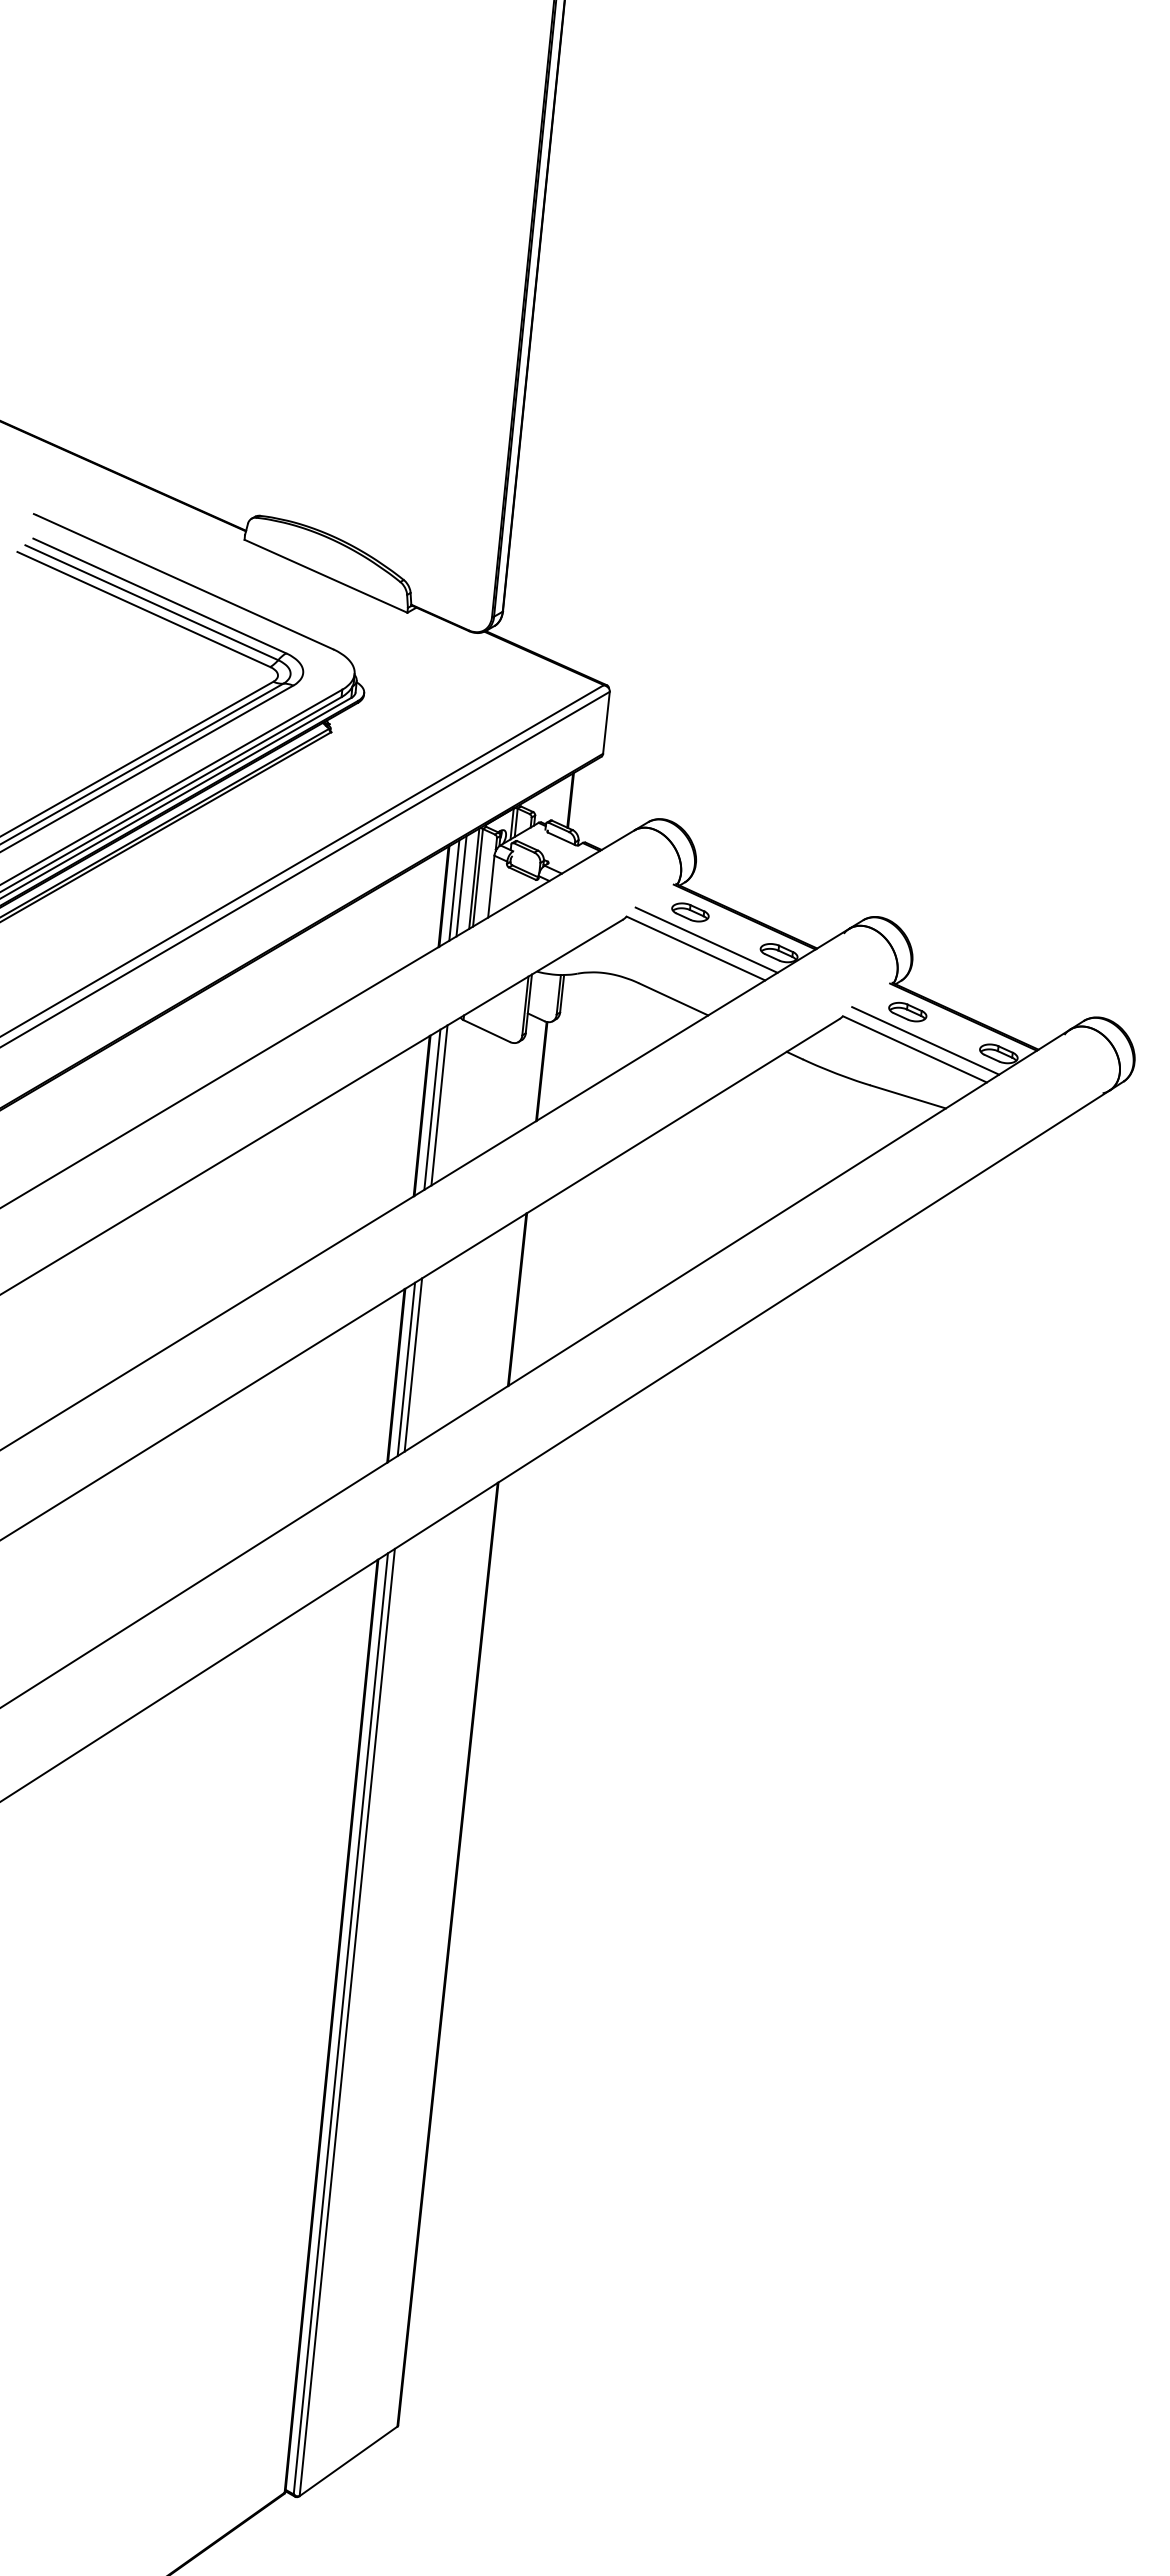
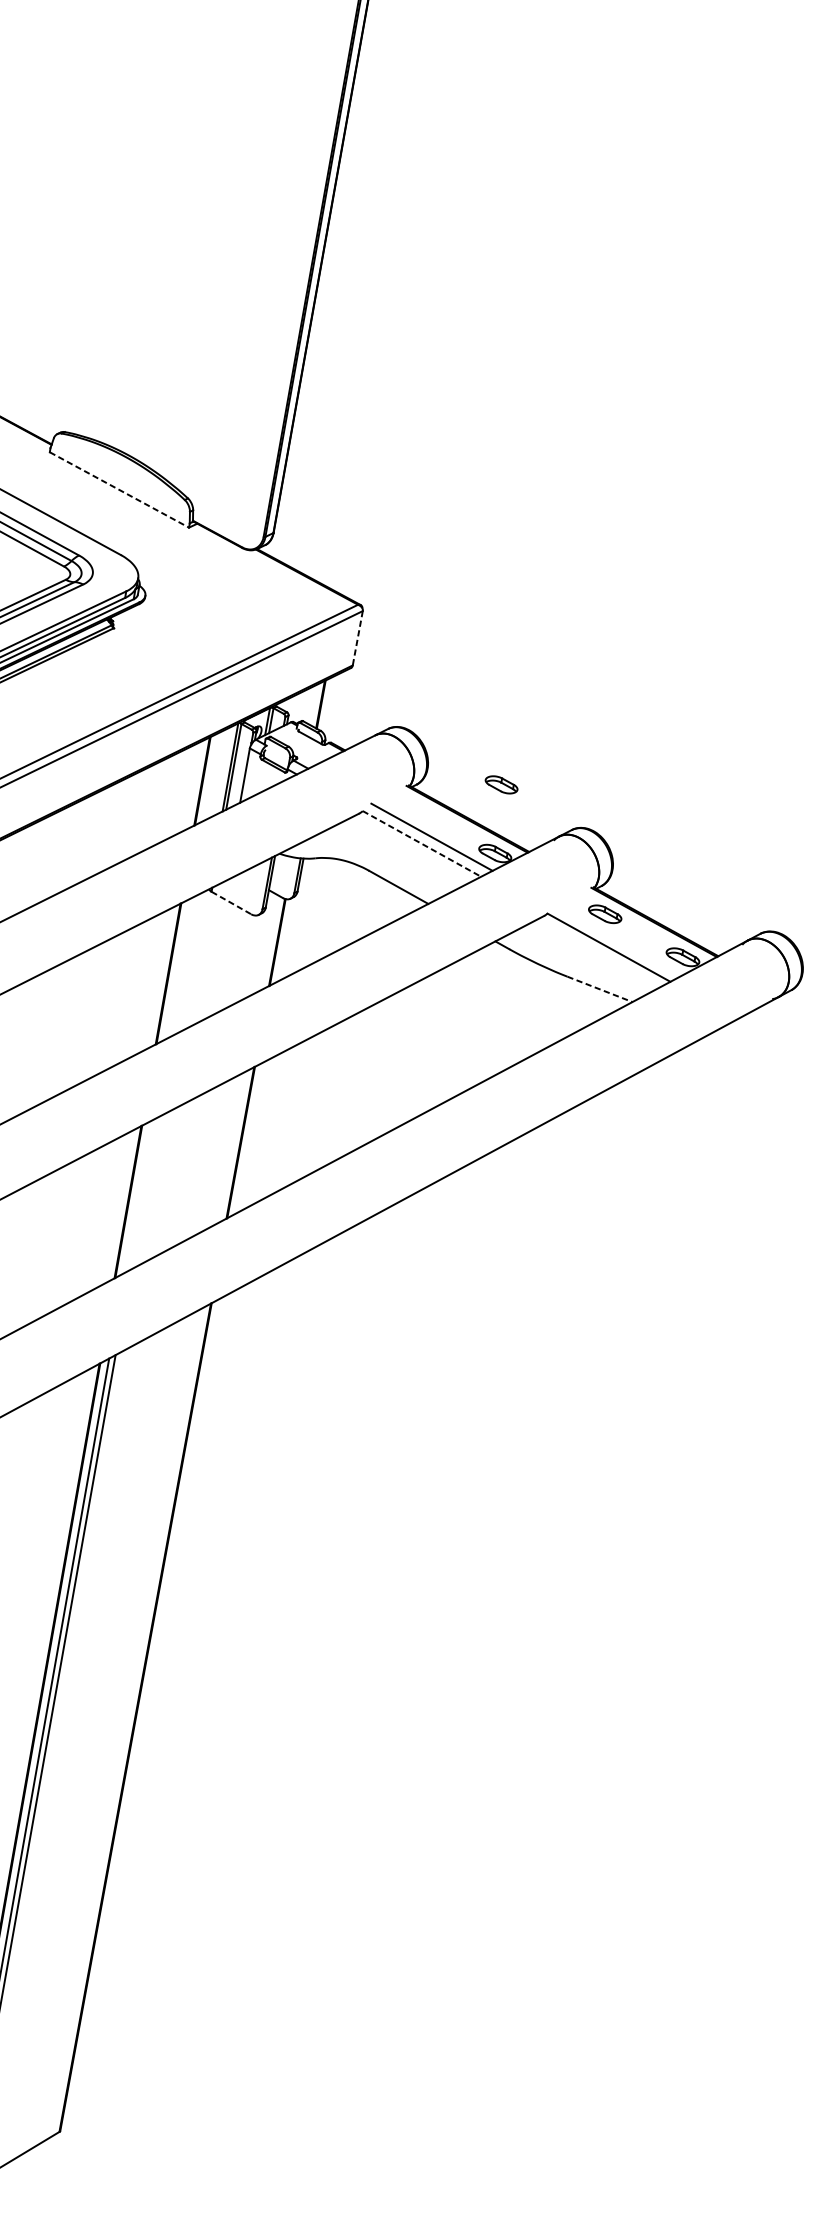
line: (326, 576) -> (119, 490), solid -> dashed
line: (606, 723) -> (357, 638), solid -> dashed
line: (461, 886) -> (218, 773), removed
line: (454, 890) -> (212, 776), removed
part: (690, 912) -> (501, 784), moved
line: (696, 948) -> (422, 843), solid -> dashed
line: (486, 1031) -> (231, 903), solid -> dashed
line: (925, 1040) -> (618, 940), removed
line: (908, 1097) -> (600, 989), solid -> dashed
line: (439, 1105) -> (184, 965), removed
line: (432, 1109) -> (178, 968), removed
line: (413, 1364) -> (144, 1193), removed
line: (406, 1369) -> (137, 1197), removed

